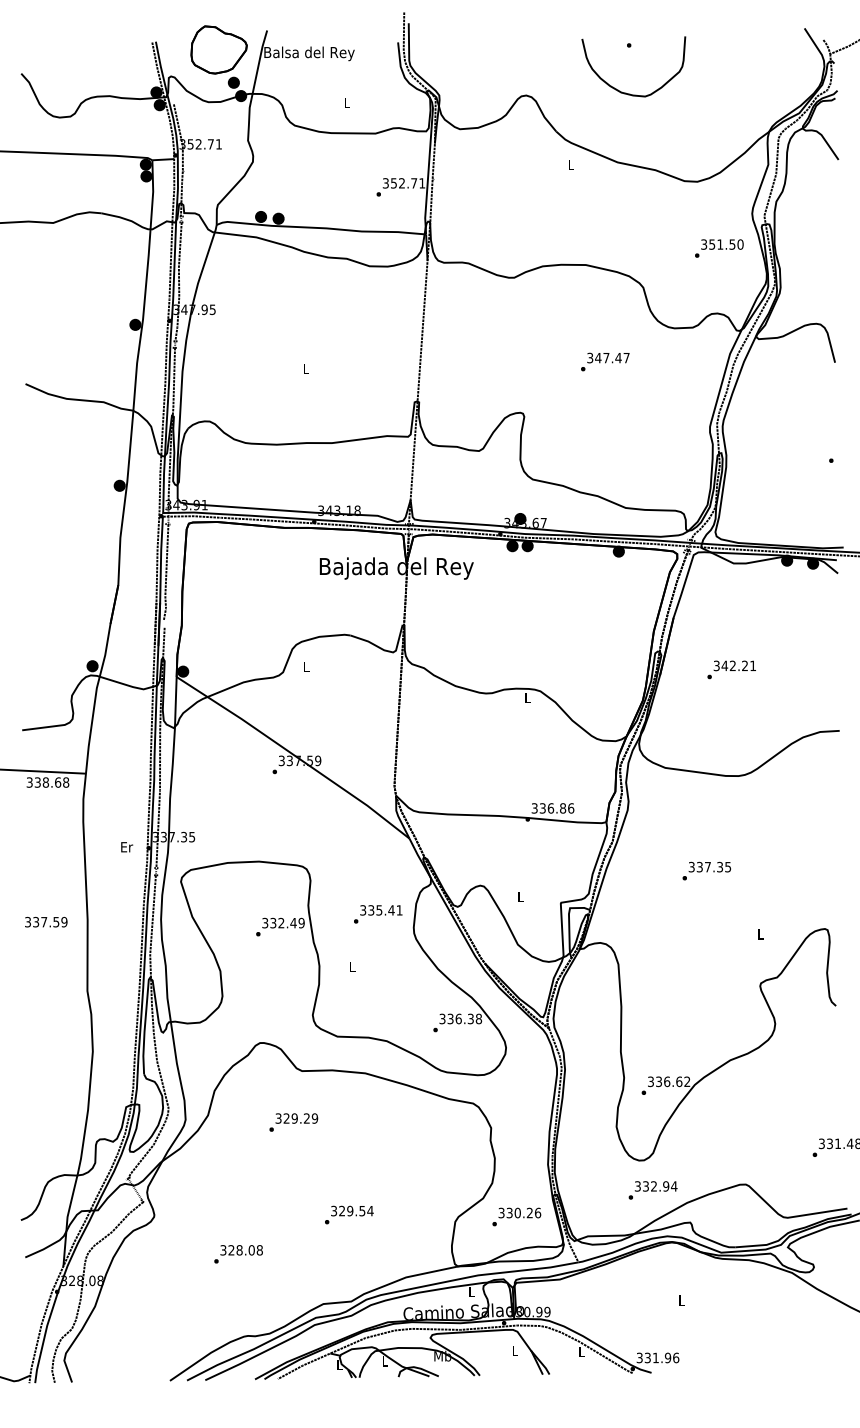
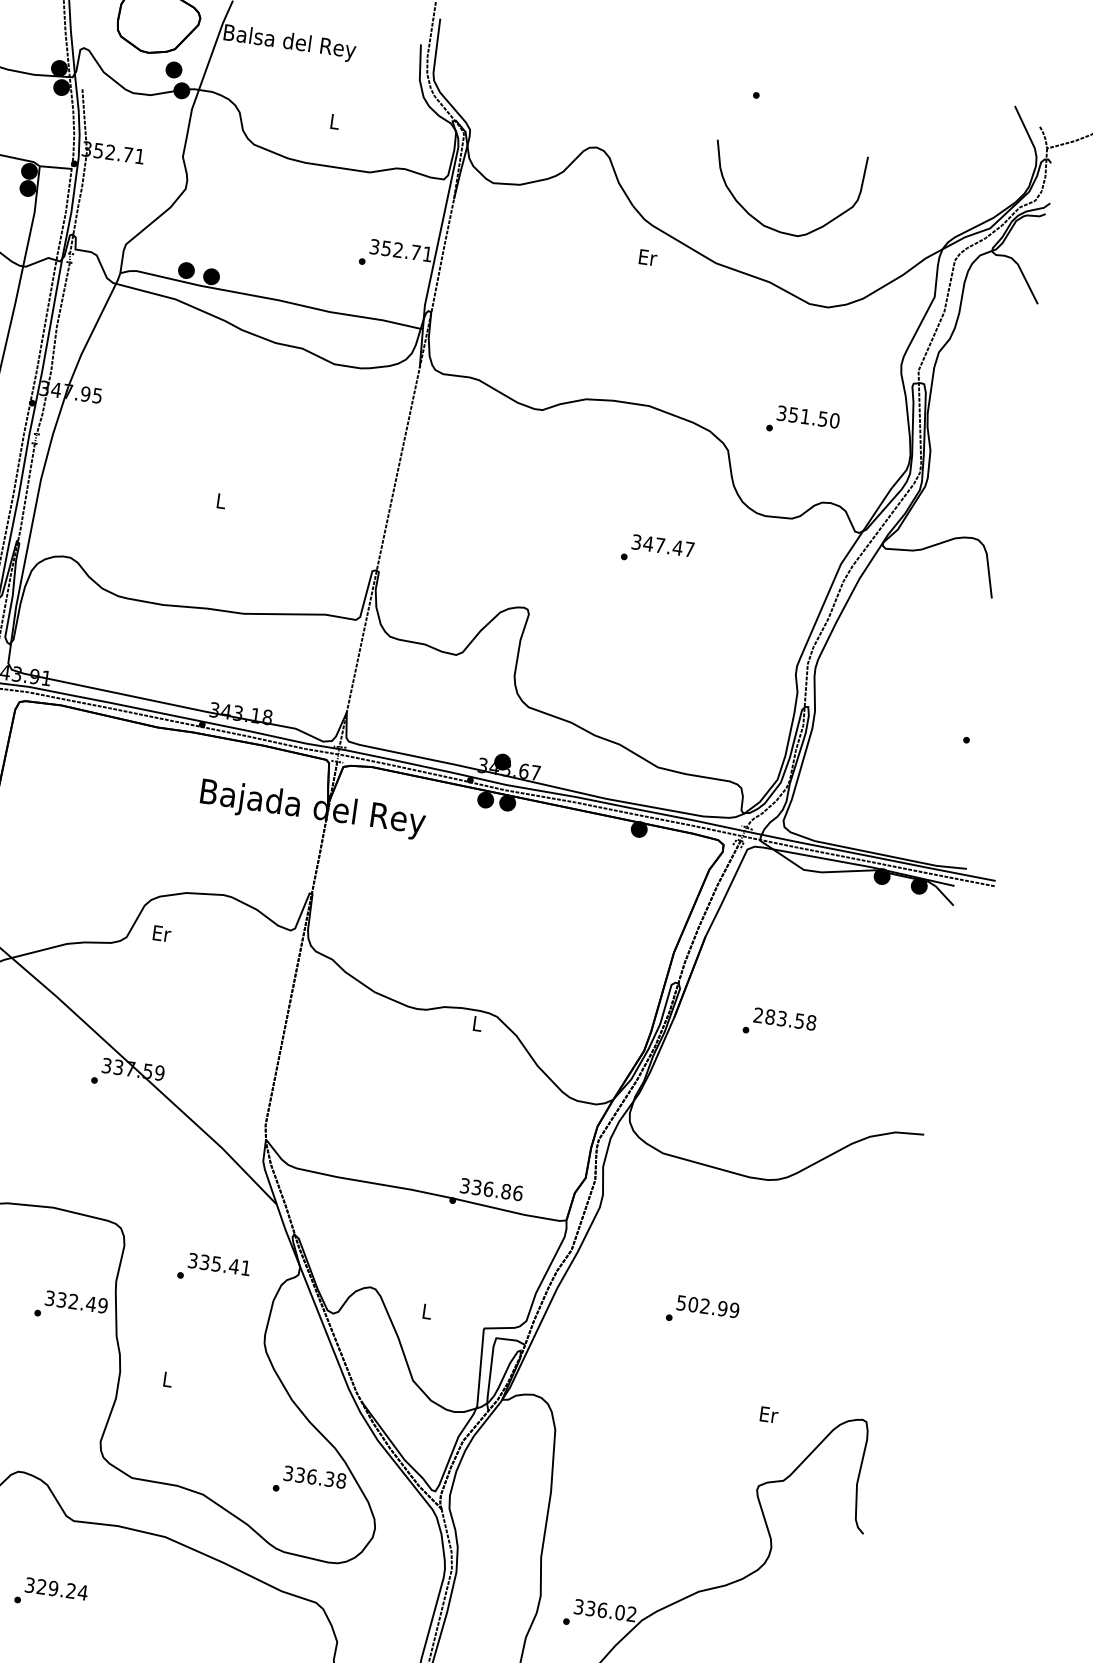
curve: (626, 92) -> (771, 226), moved
text: (571, 164) -> (648, 256), L -> Er
text: (719, 248) -> (803, 422), moved
text: (734, 665) -> (784, 1018), 342.21 -> 283.58
text: (306, 666) -> (161, 933), L -> Er
text: (710, 866) -> (708, 1305), 337.35 -> 502.99
text: (378, 914) -> (214, 1269), moved
text: (761, 934) -> (769, 1415), L -> Er
text: (679, 1081) -> (620, 1612), 336.62 -> 336.02
text: (314, 1118) -> (82, 1592), 329.29 -> 329.24

